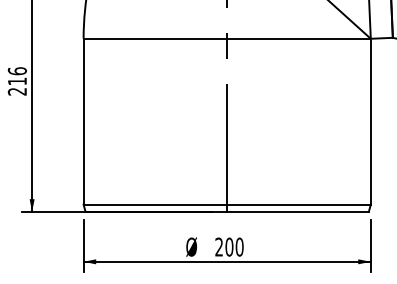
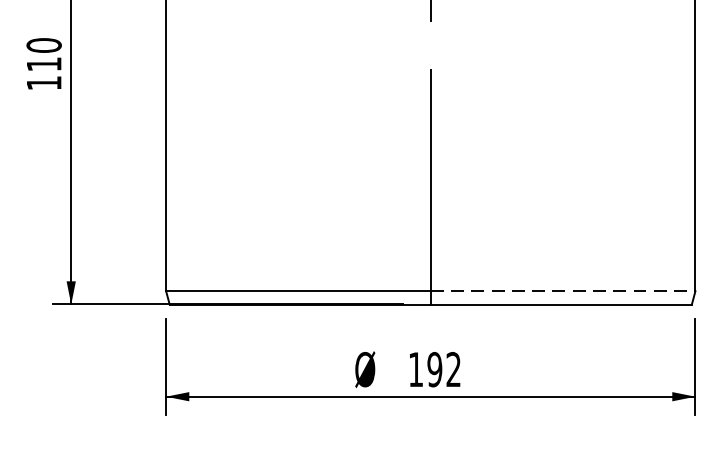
text: (16, 81) -> (42, 64), 216 -> 110
line: (299, 204) -> (564, 291), solid -> dashed
text: (229, 246) -> (434, 368), 200 -> 192

